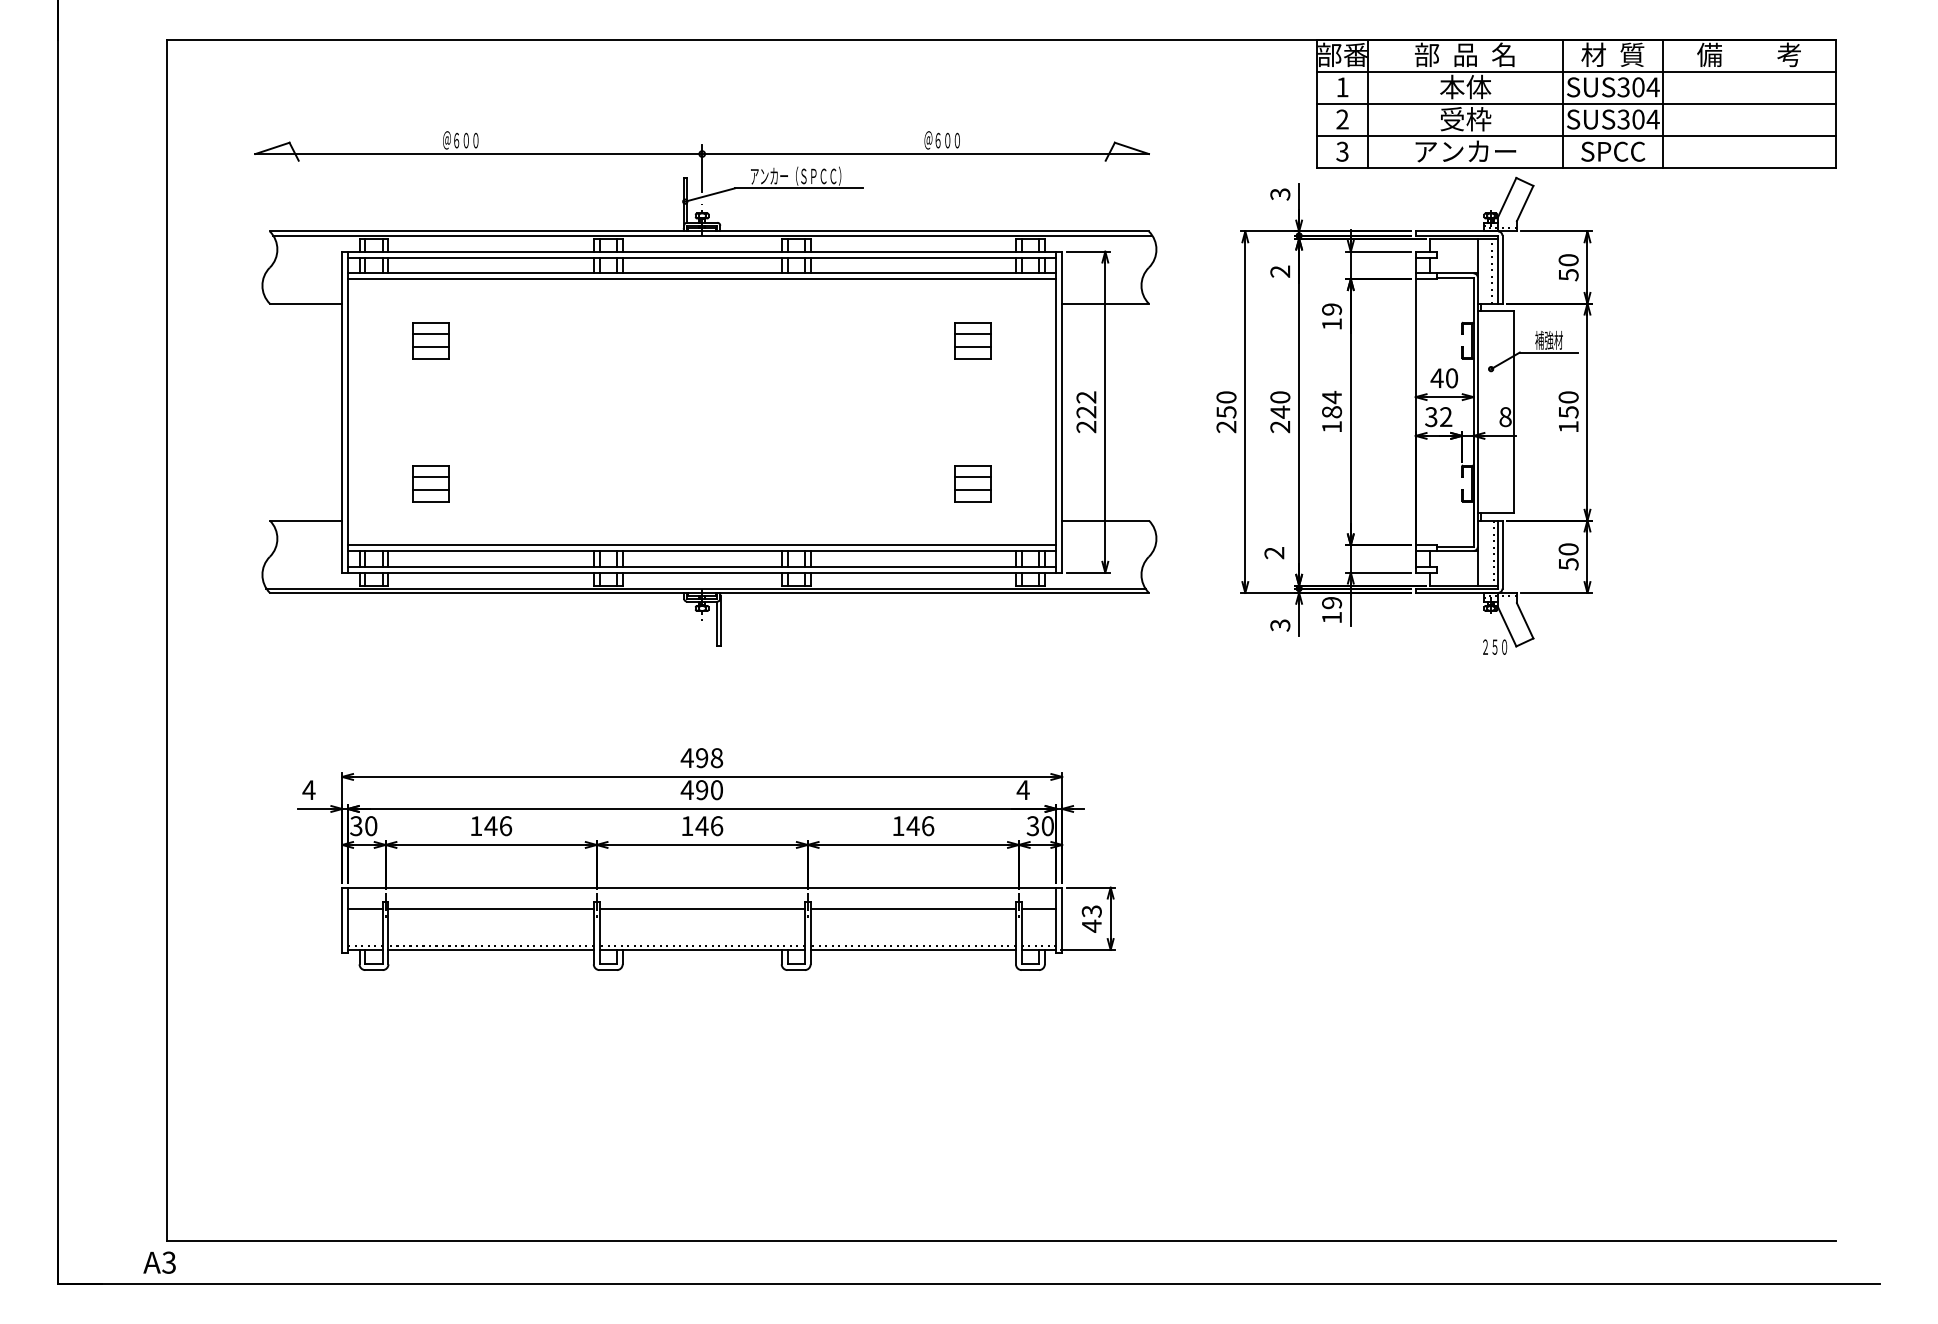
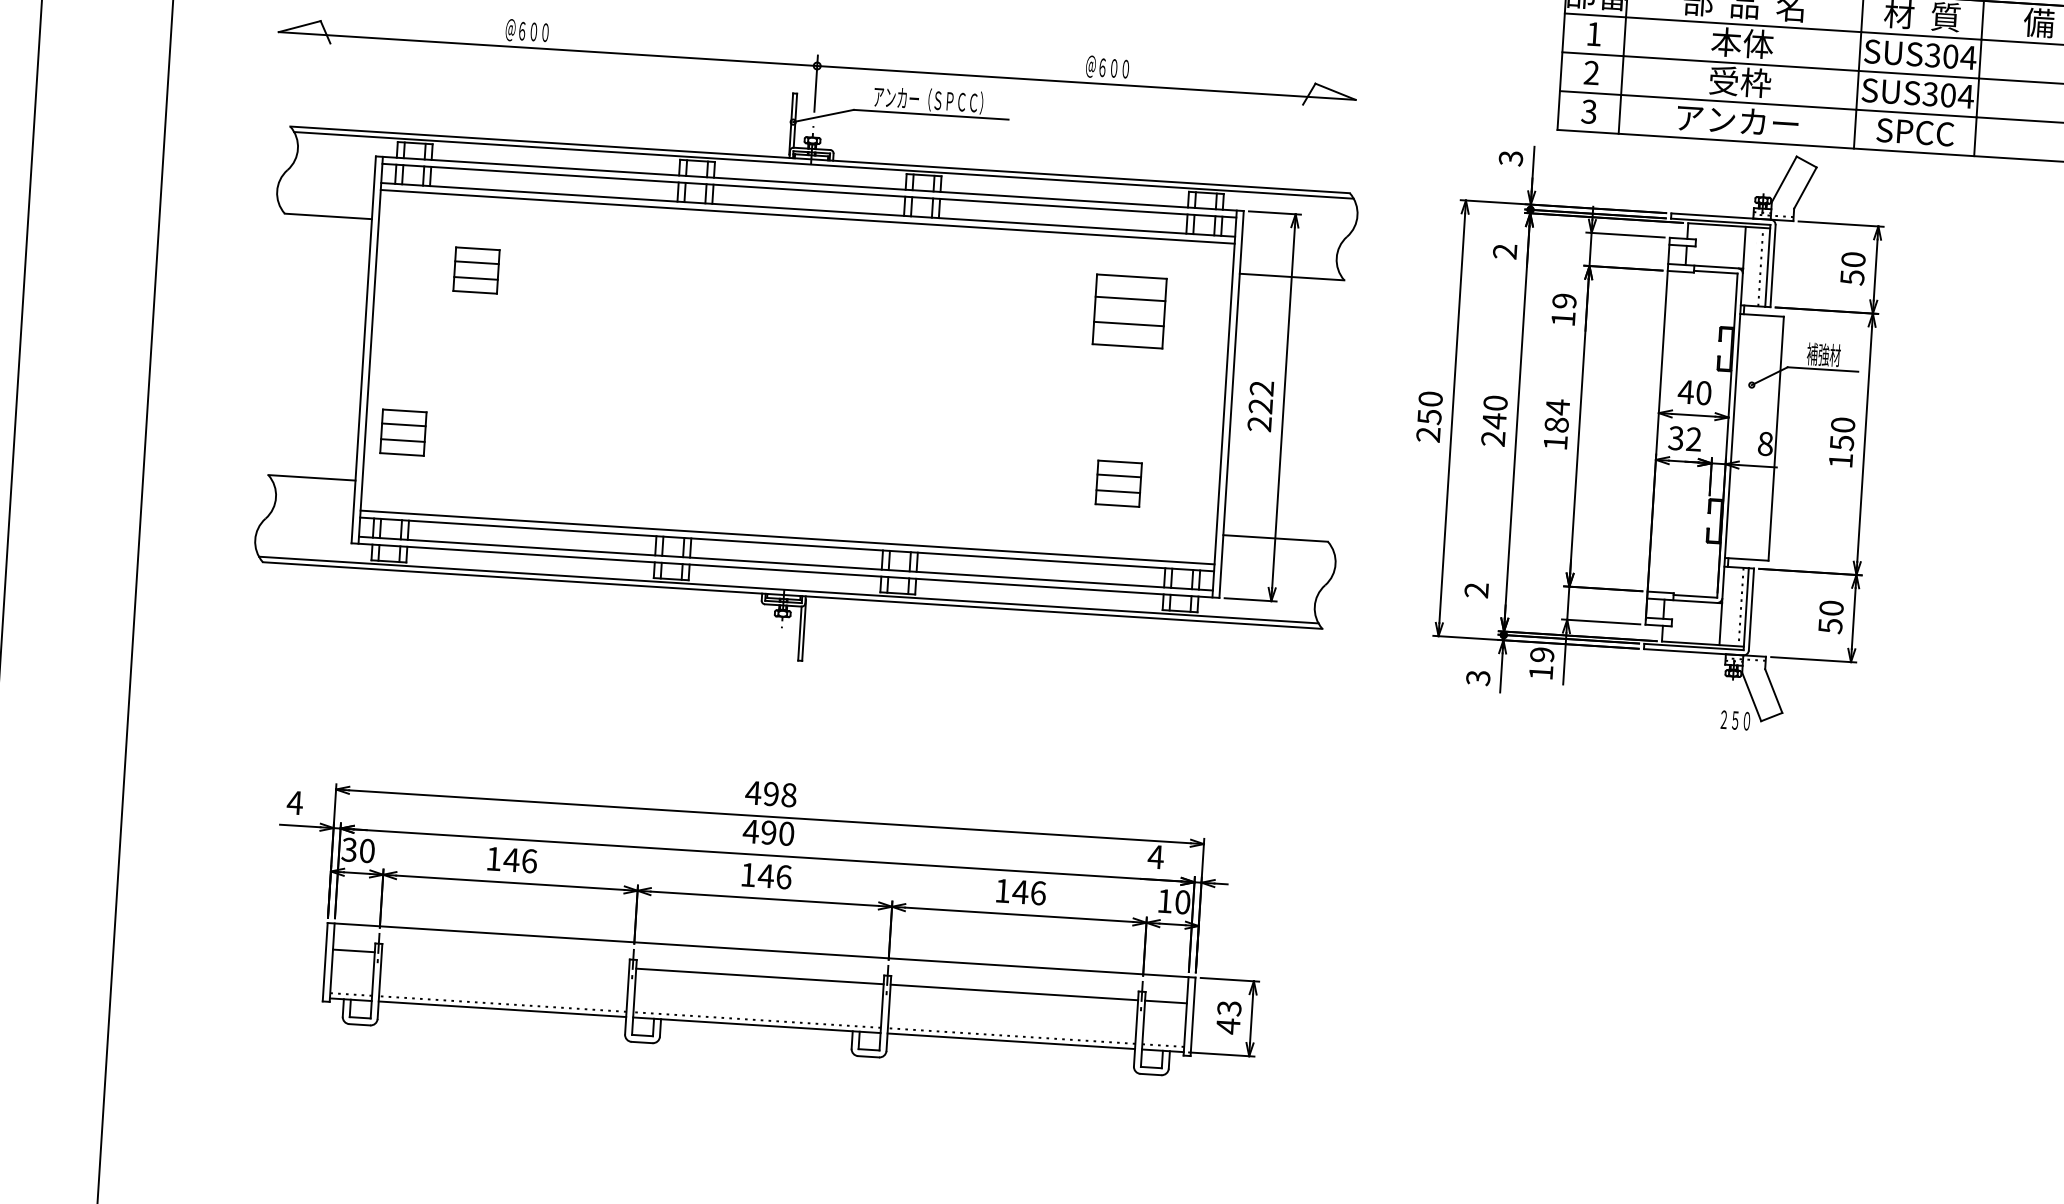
part: (972, 340) -> (1128, 311), size x1.6
part: (430, 483) -> (402, 432), moved
text: (1032, 826) -> (1164, 901), 30 -> 10
line: (490, 909) -> (504, 960), removed

